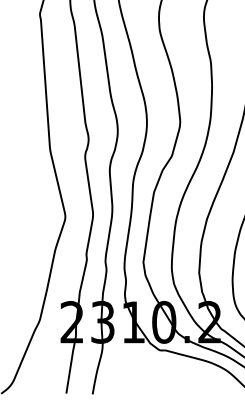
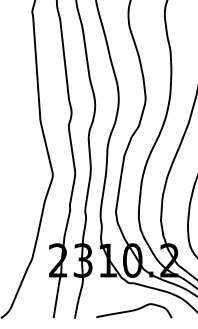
curve: (166, 384) -> (134, 310), added

